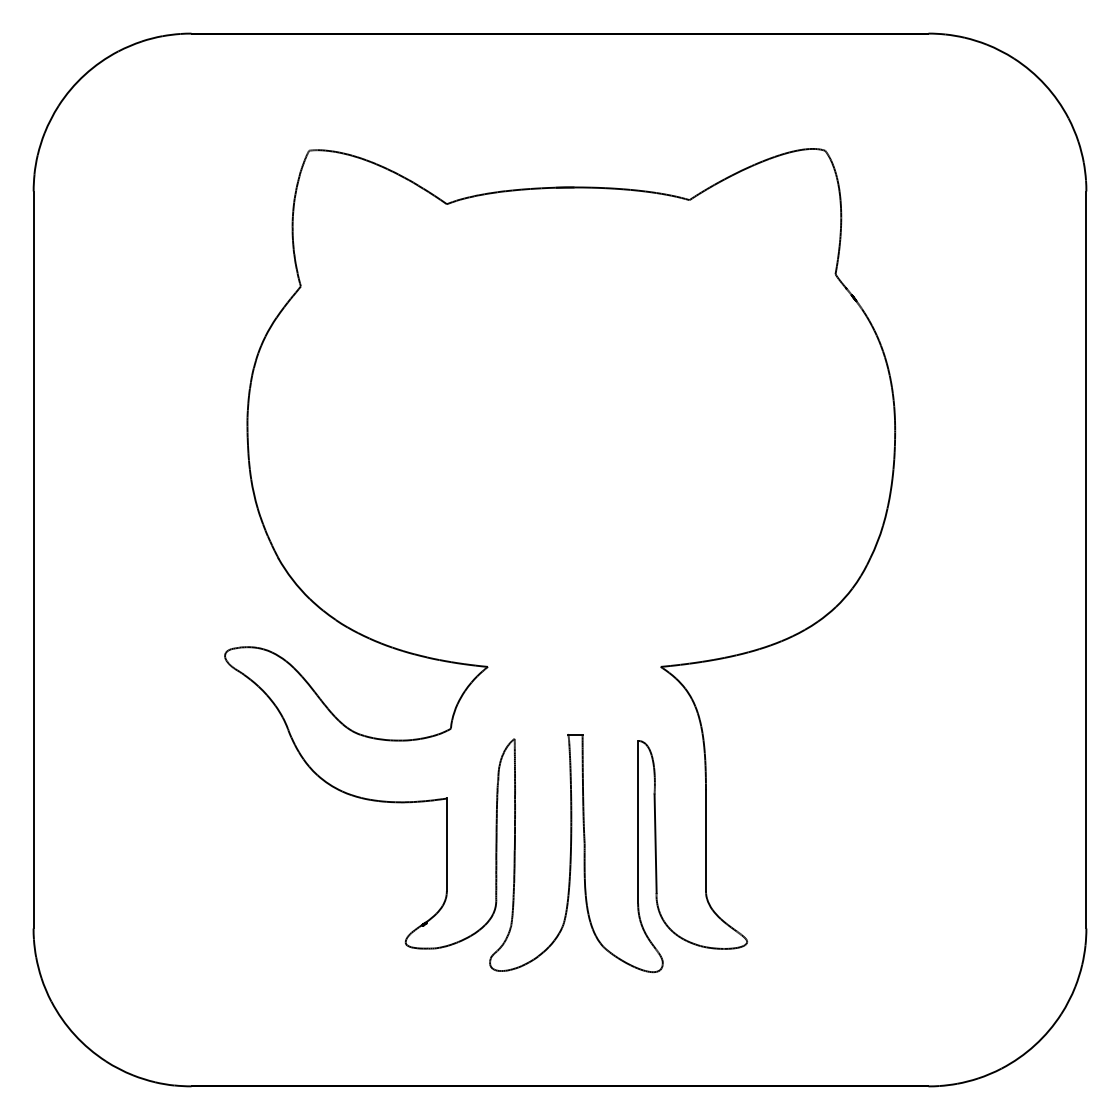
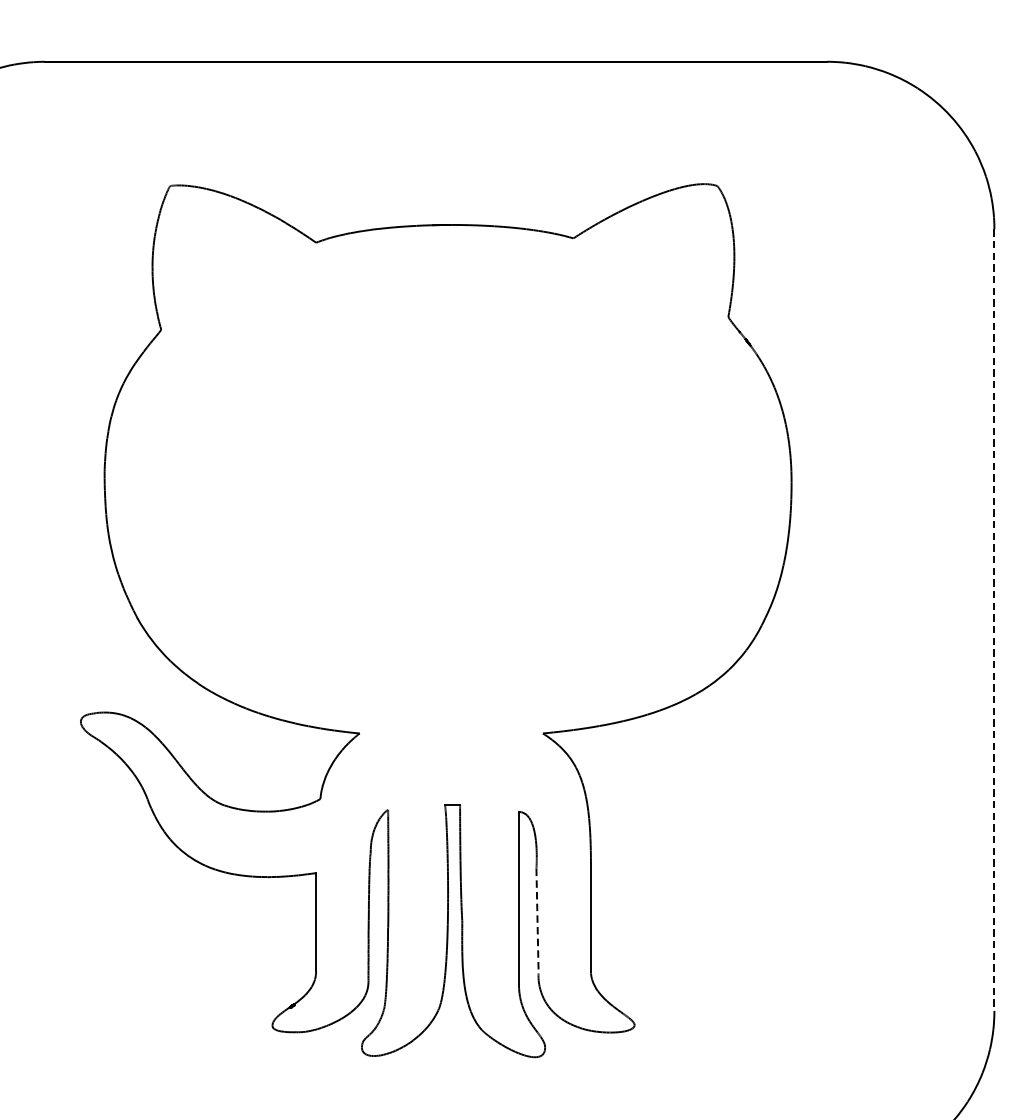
line: (1086, 560) -> (994, 620), solid -> dashed
line: (655, 844) -> (537, 921), solid -> dashed

